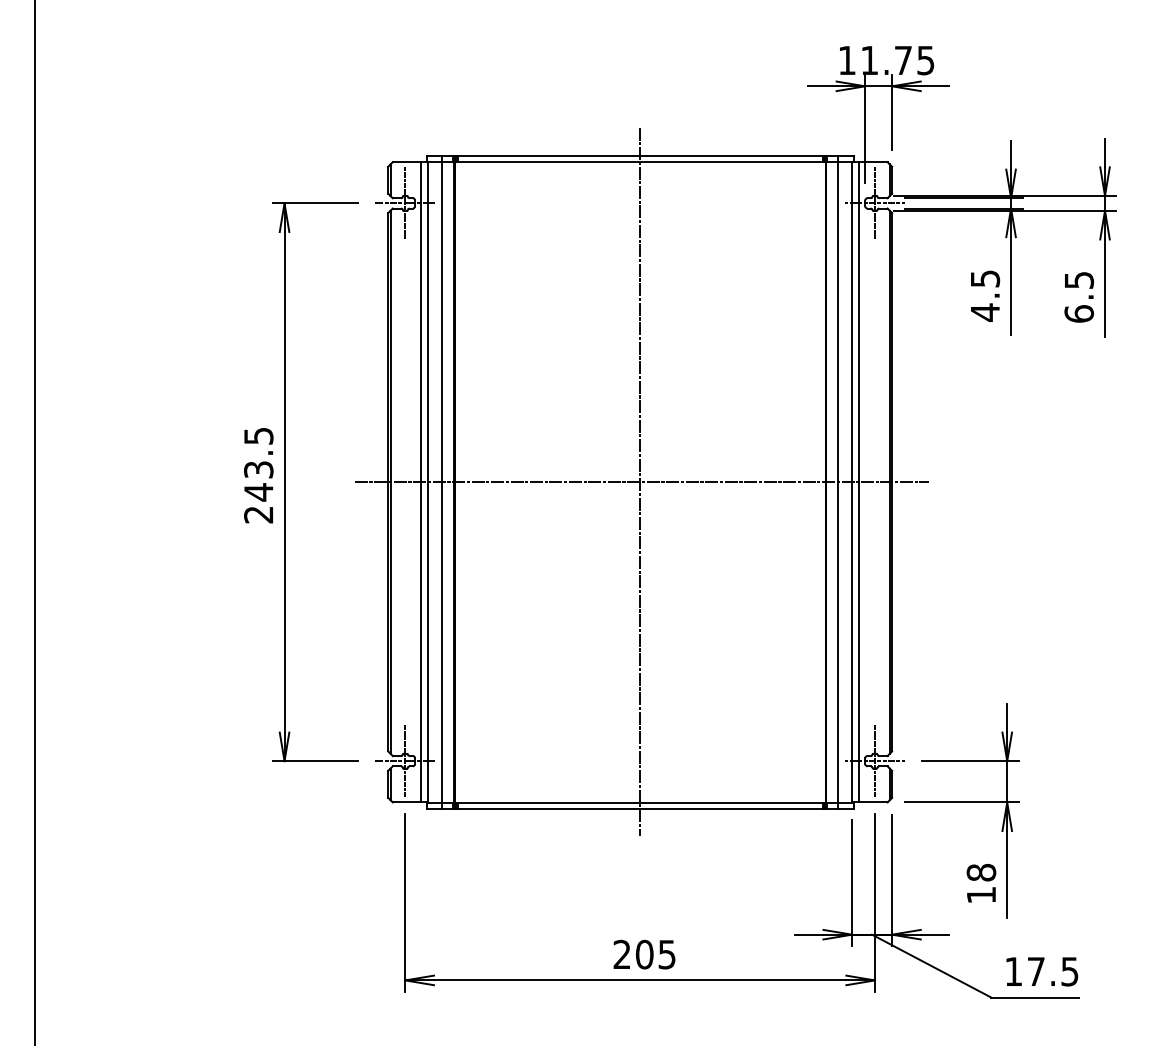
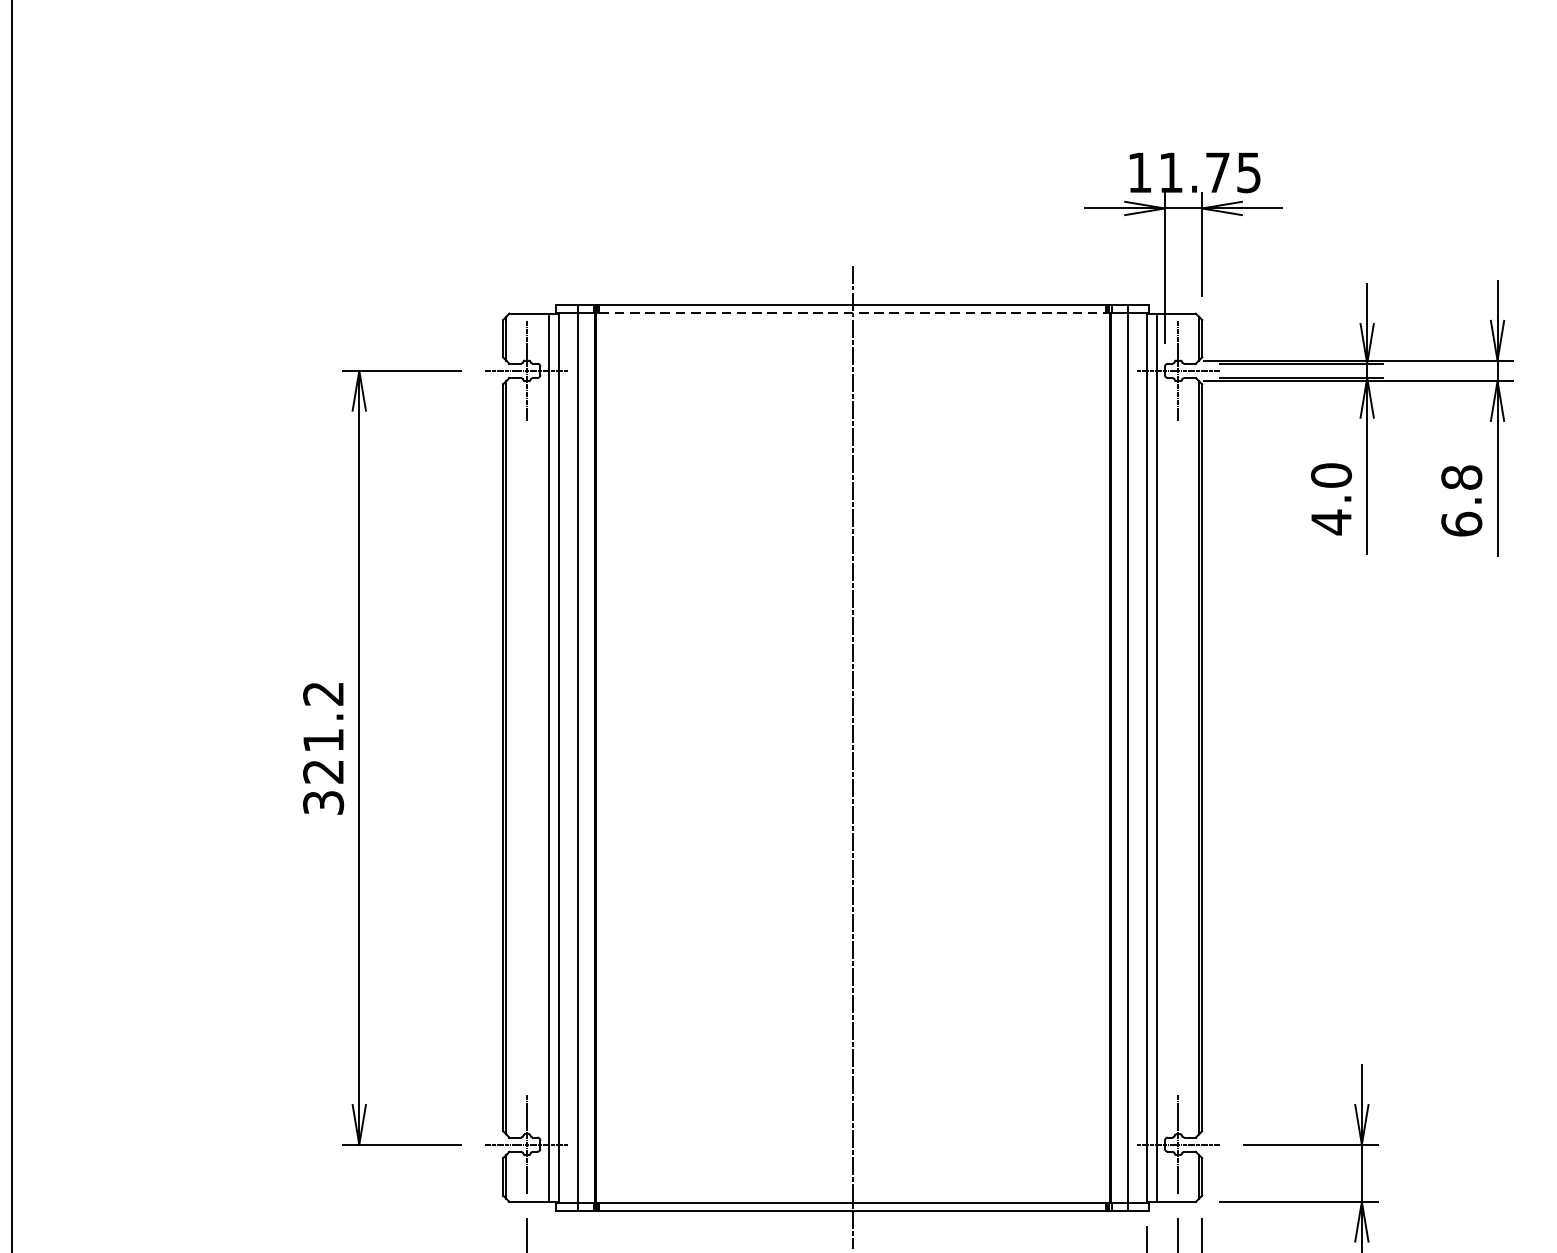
line: (640, 161) -> (853, 312), solid -> dashed
text: (985, 278) -> (1331, 475), 4.5 -> 4.0
text: (1079, 280) -> (1462, 477), 6.5 -> 6.8
text: (258, 475) -> (323, 748), 243.5 -> 321.2
line: (641, 482) -> (854, 758), removed

